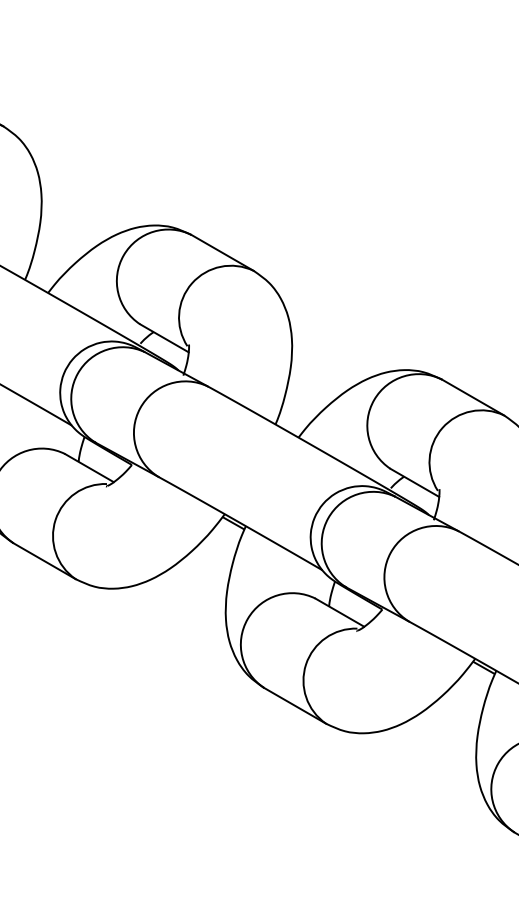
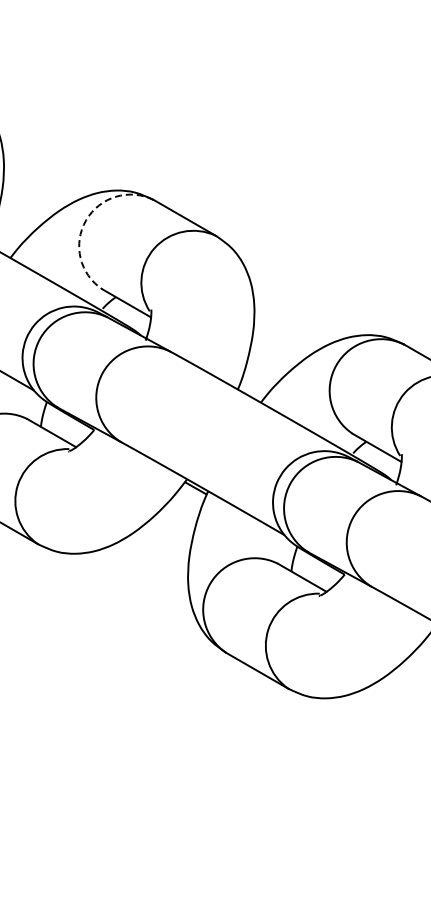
arc: (123, 255) -> (85, 220), solid -> dashed

